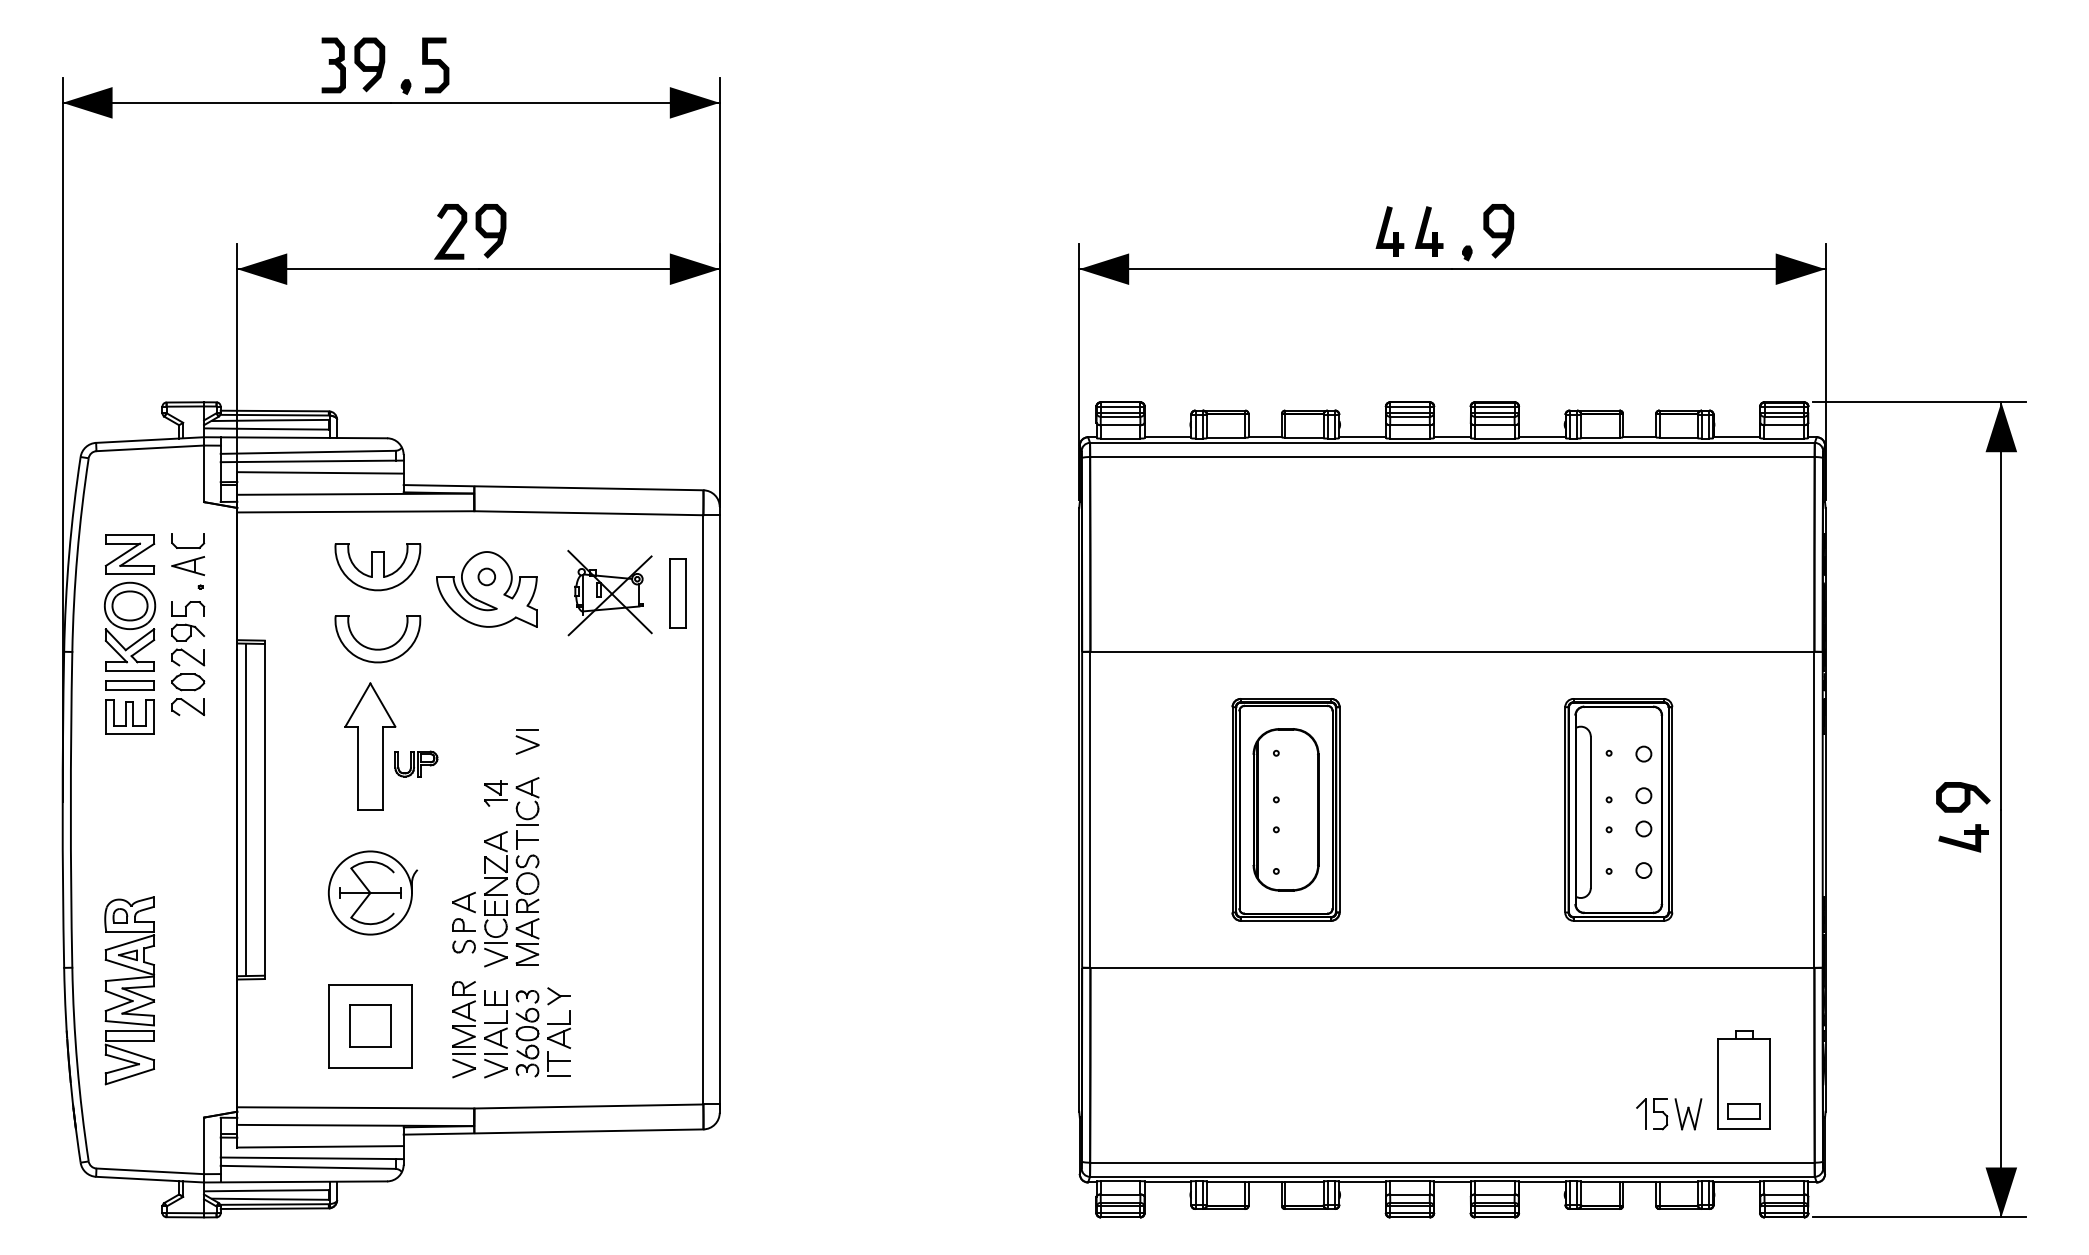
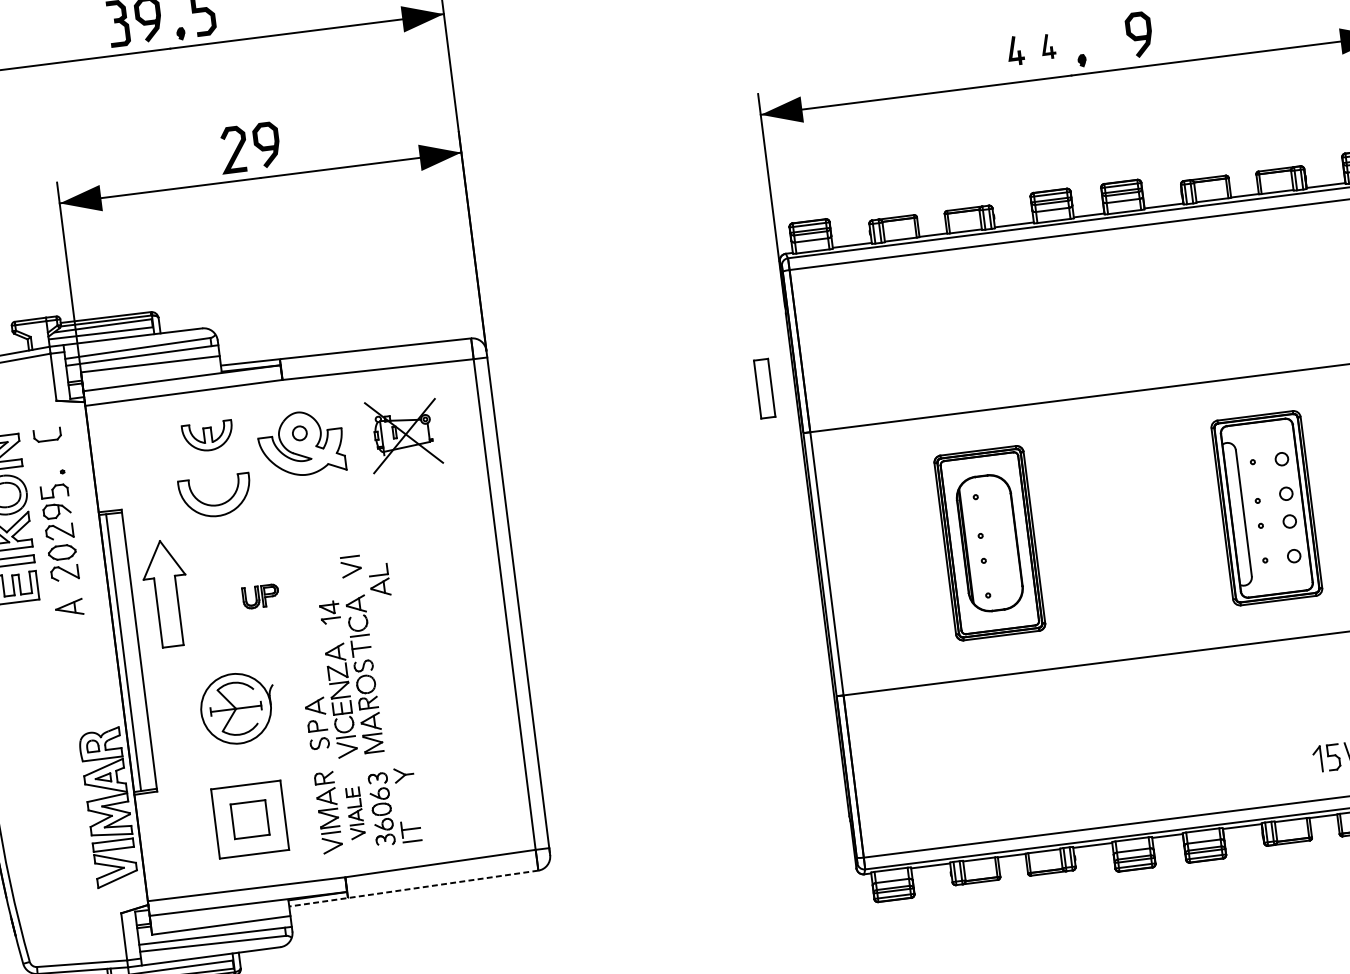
part: (1389, 231) -> (1015, 50), size x0.7
part: (1429, 231) -> (1048, 46), size x0.6
curve: (1498, 232) -> (1139, 35), moved
part: (187, 566) -> (68, 608), moved
part: (377, 567) -> (207, 437), size x0.7
part: (677, 593) -> (764, 388), moved
part: (370, 746) -> (166, 593), moved
part: (129, 990) -> (108, 807), moved
part: (558, 1029) -> (379, 580), moved
part: (495, 1034) -> (355, 813), size x0.7
line: (553, 1132) -> (413, 888), solid -> dashed

